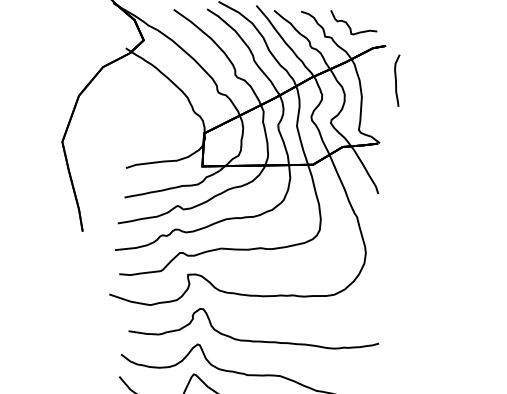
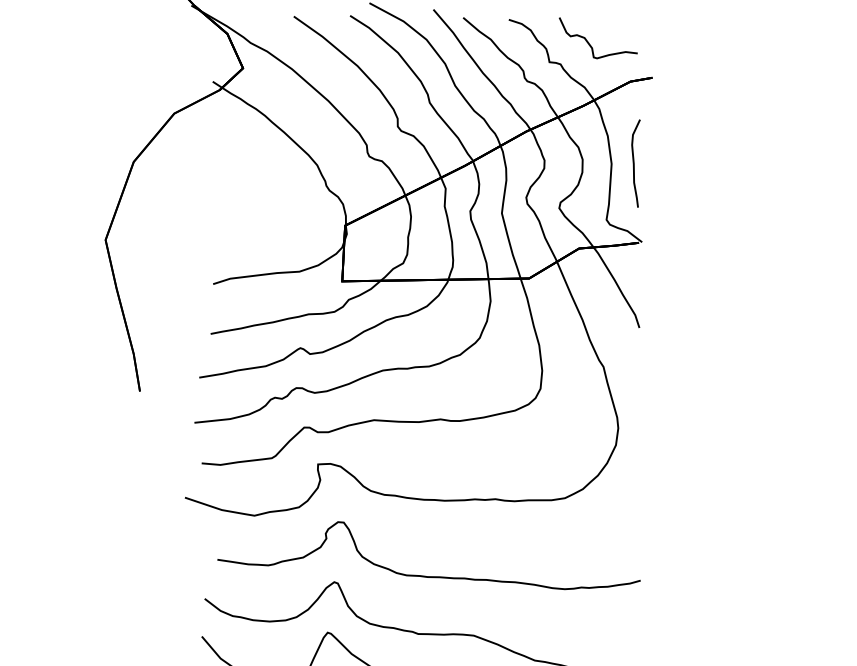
curve: (396, 80) -> (634, 163), moved

